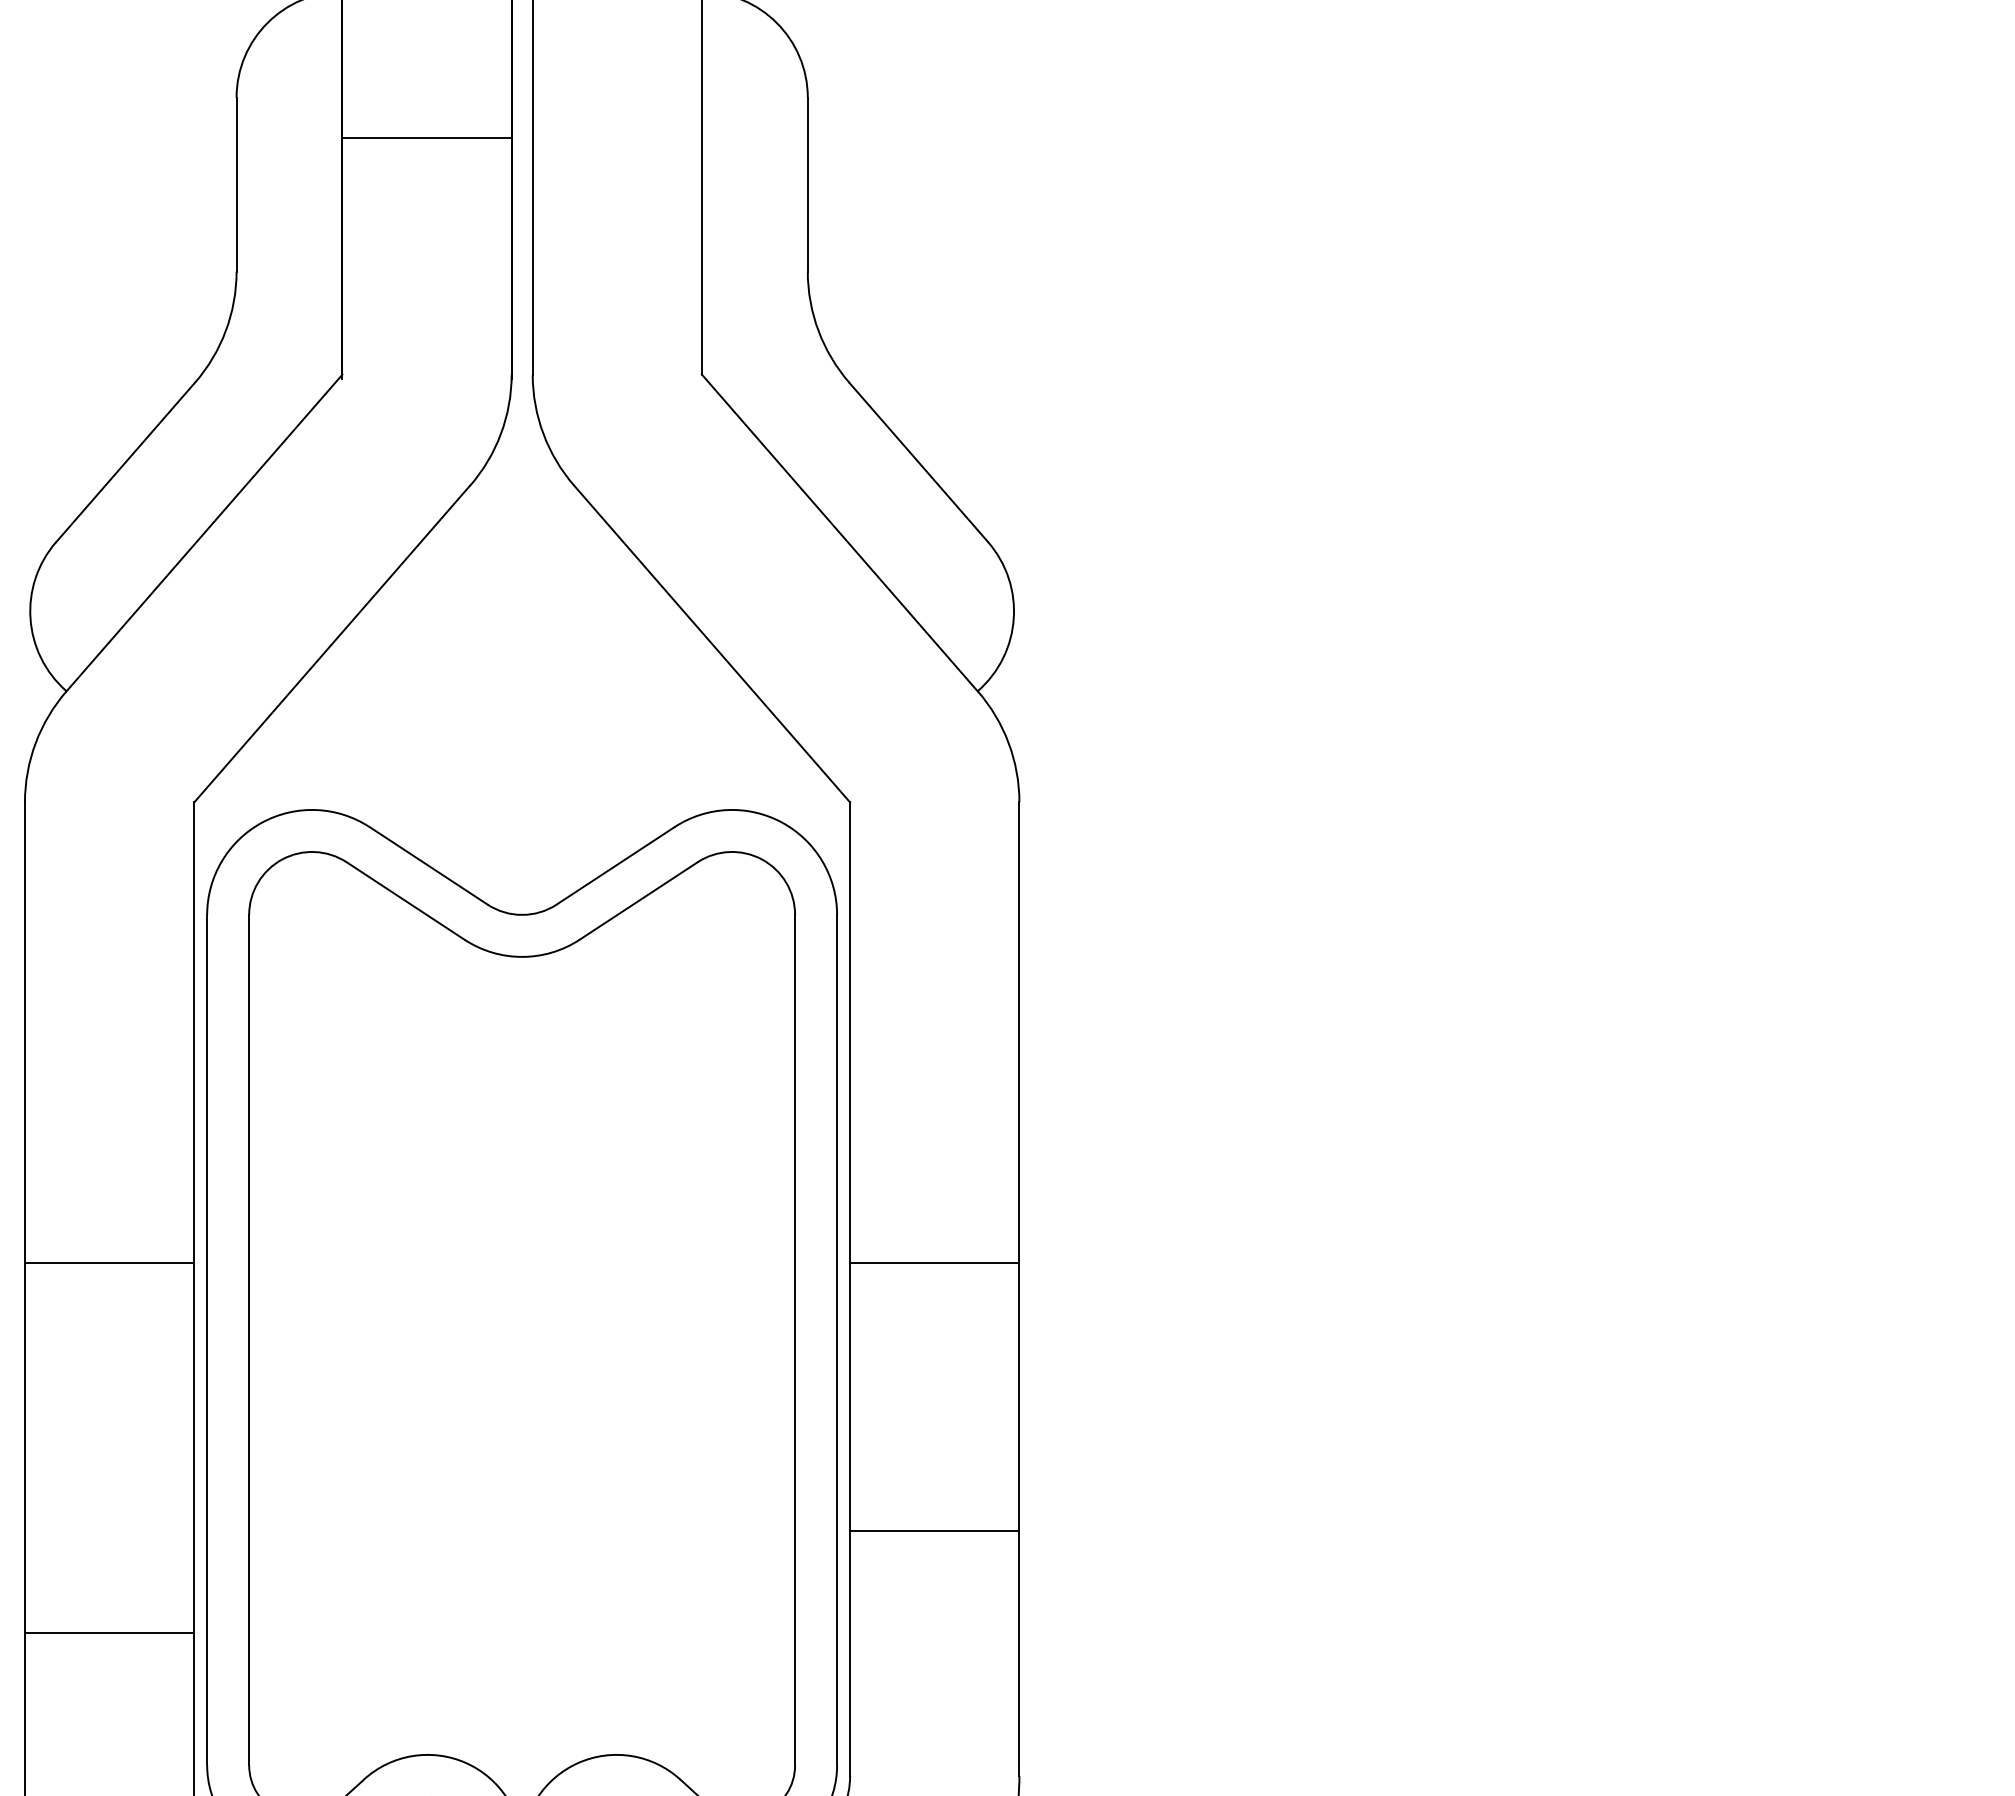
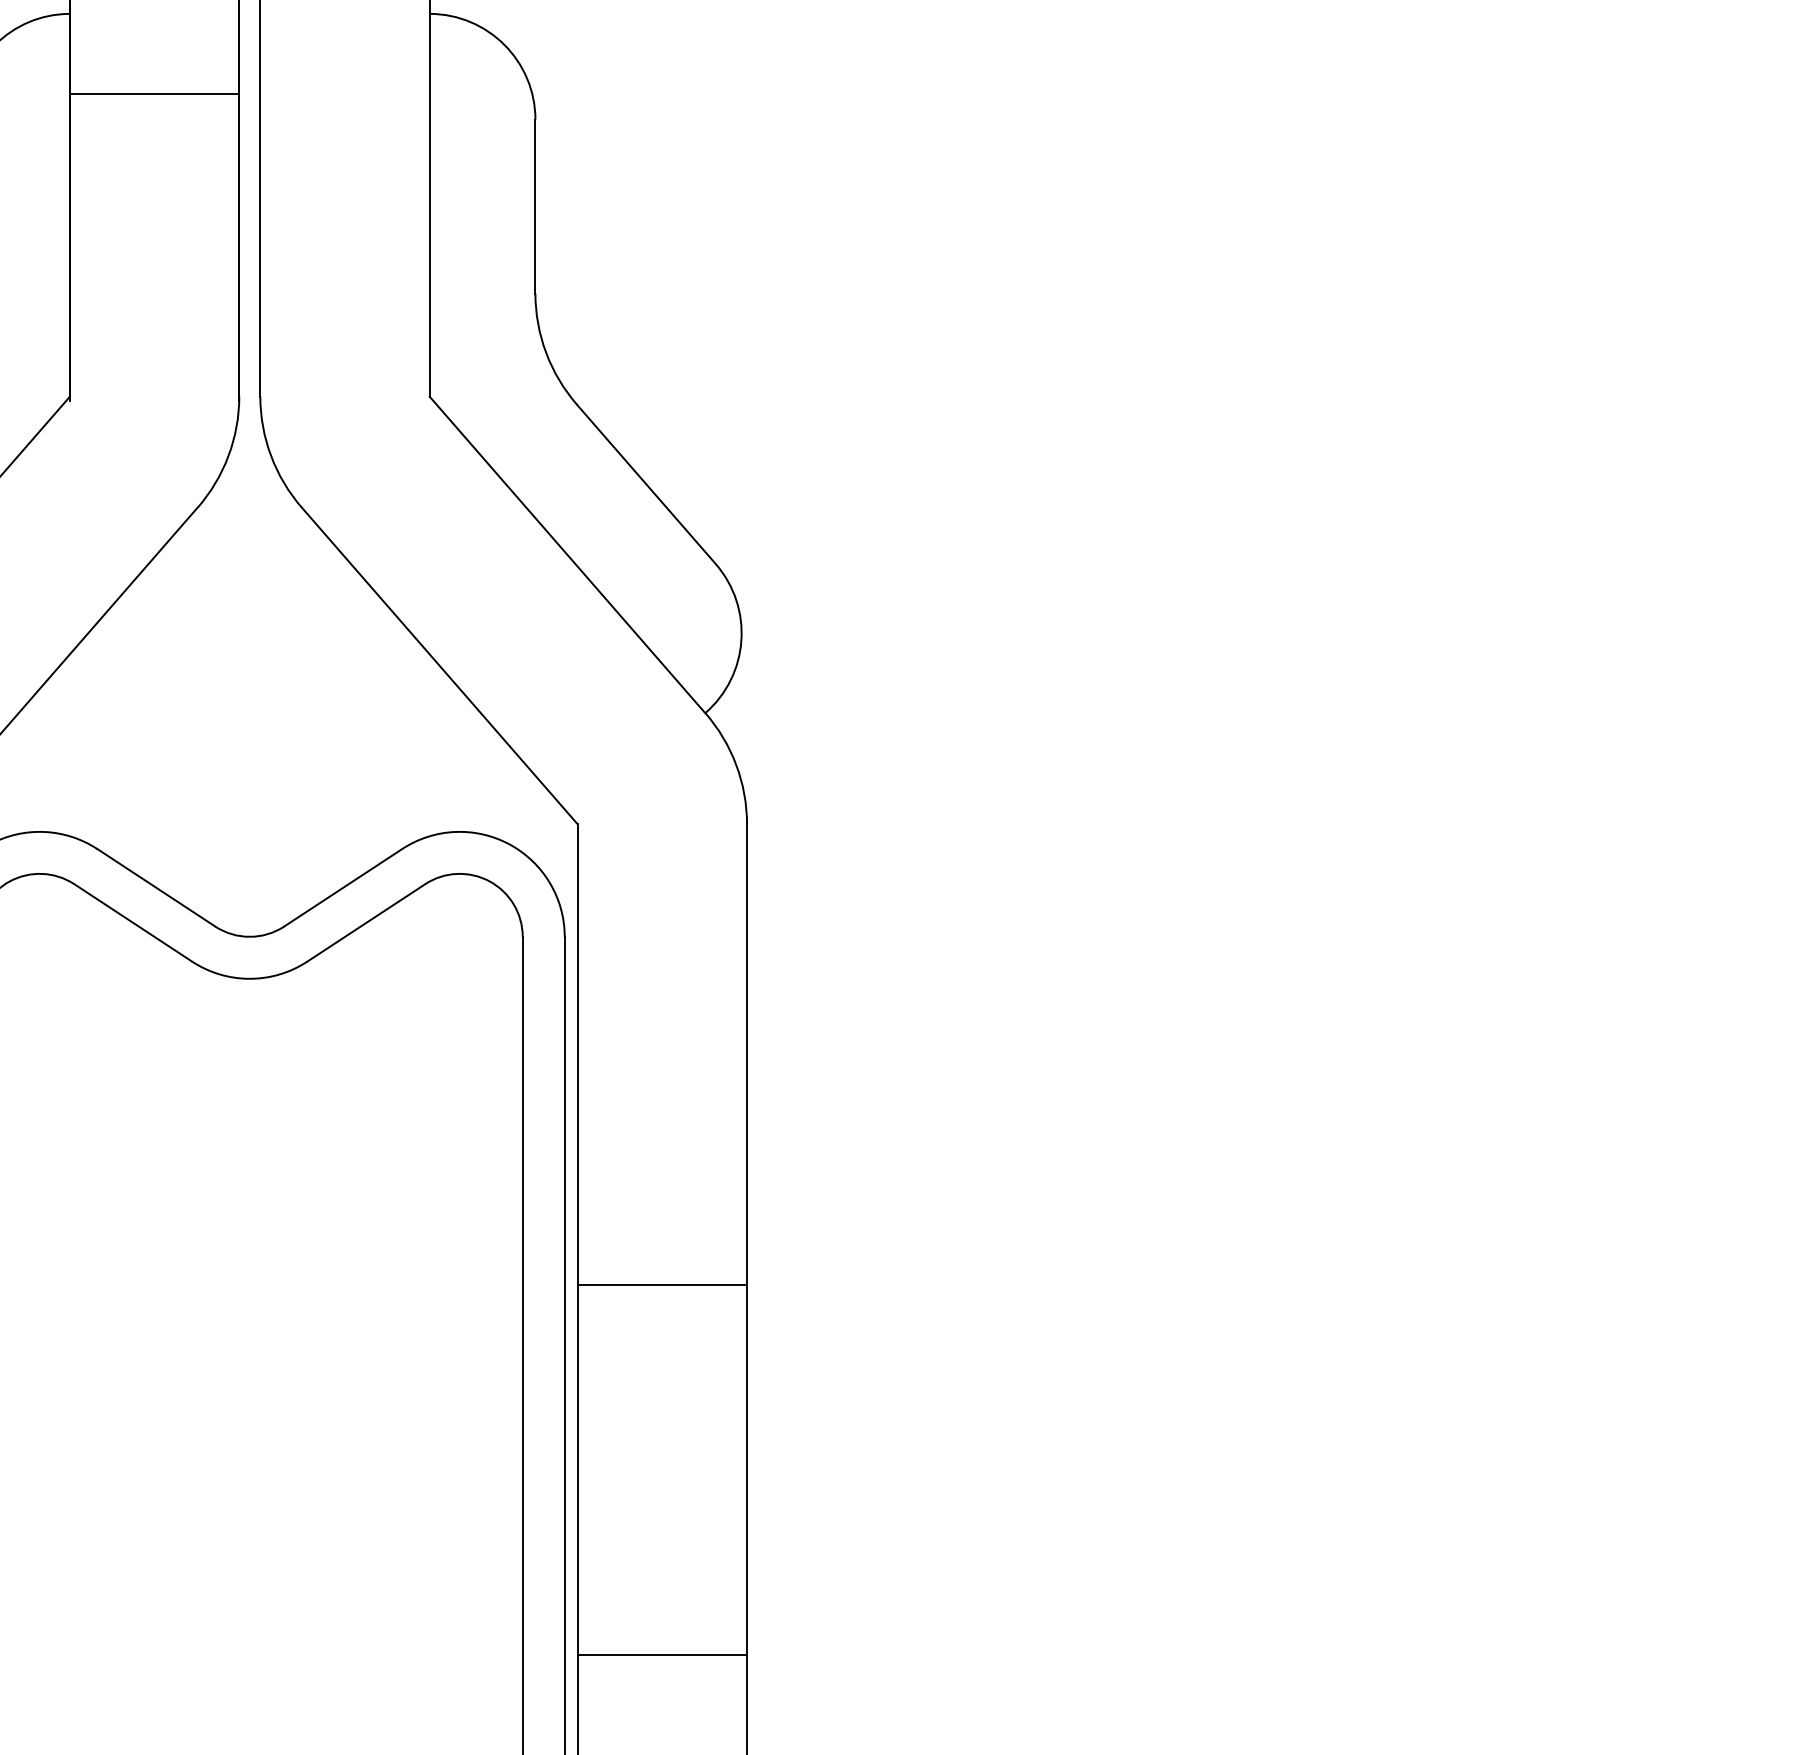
line: (426, 138) -> (154, 94), moved
line: (934, 1531) -> (662, 1655), moved

